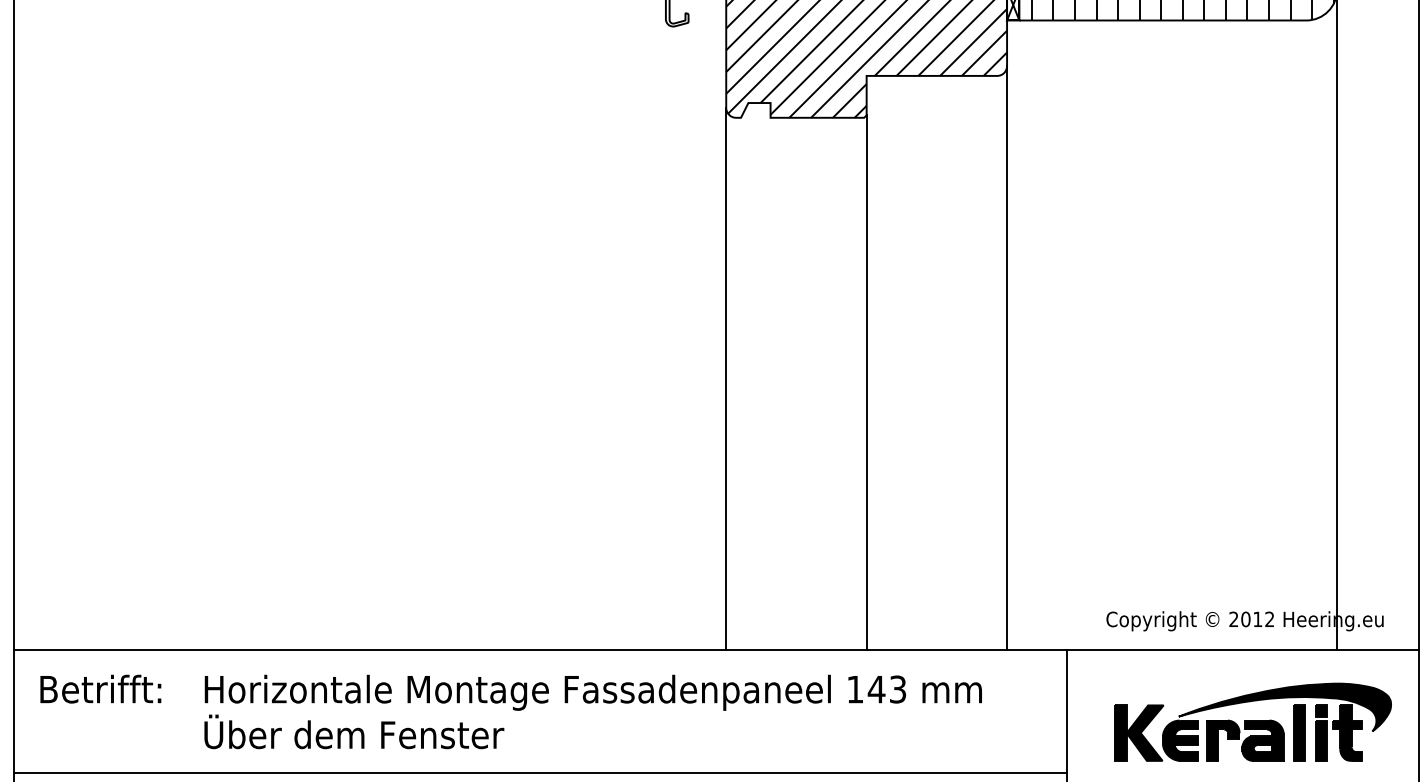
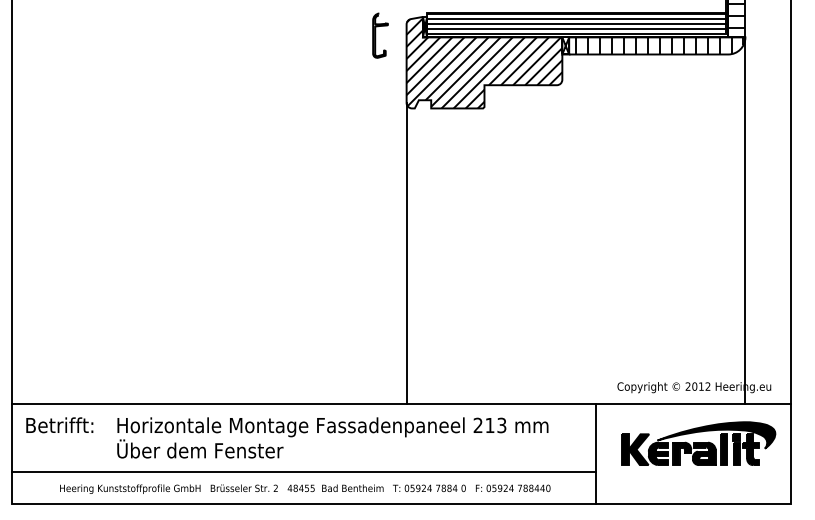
line: (1007, 357) -> (562, 241), removed
line: (866, 382) -> (484, 255), removed
text: (864, 687) -> (483, 424), 143 -> 213

